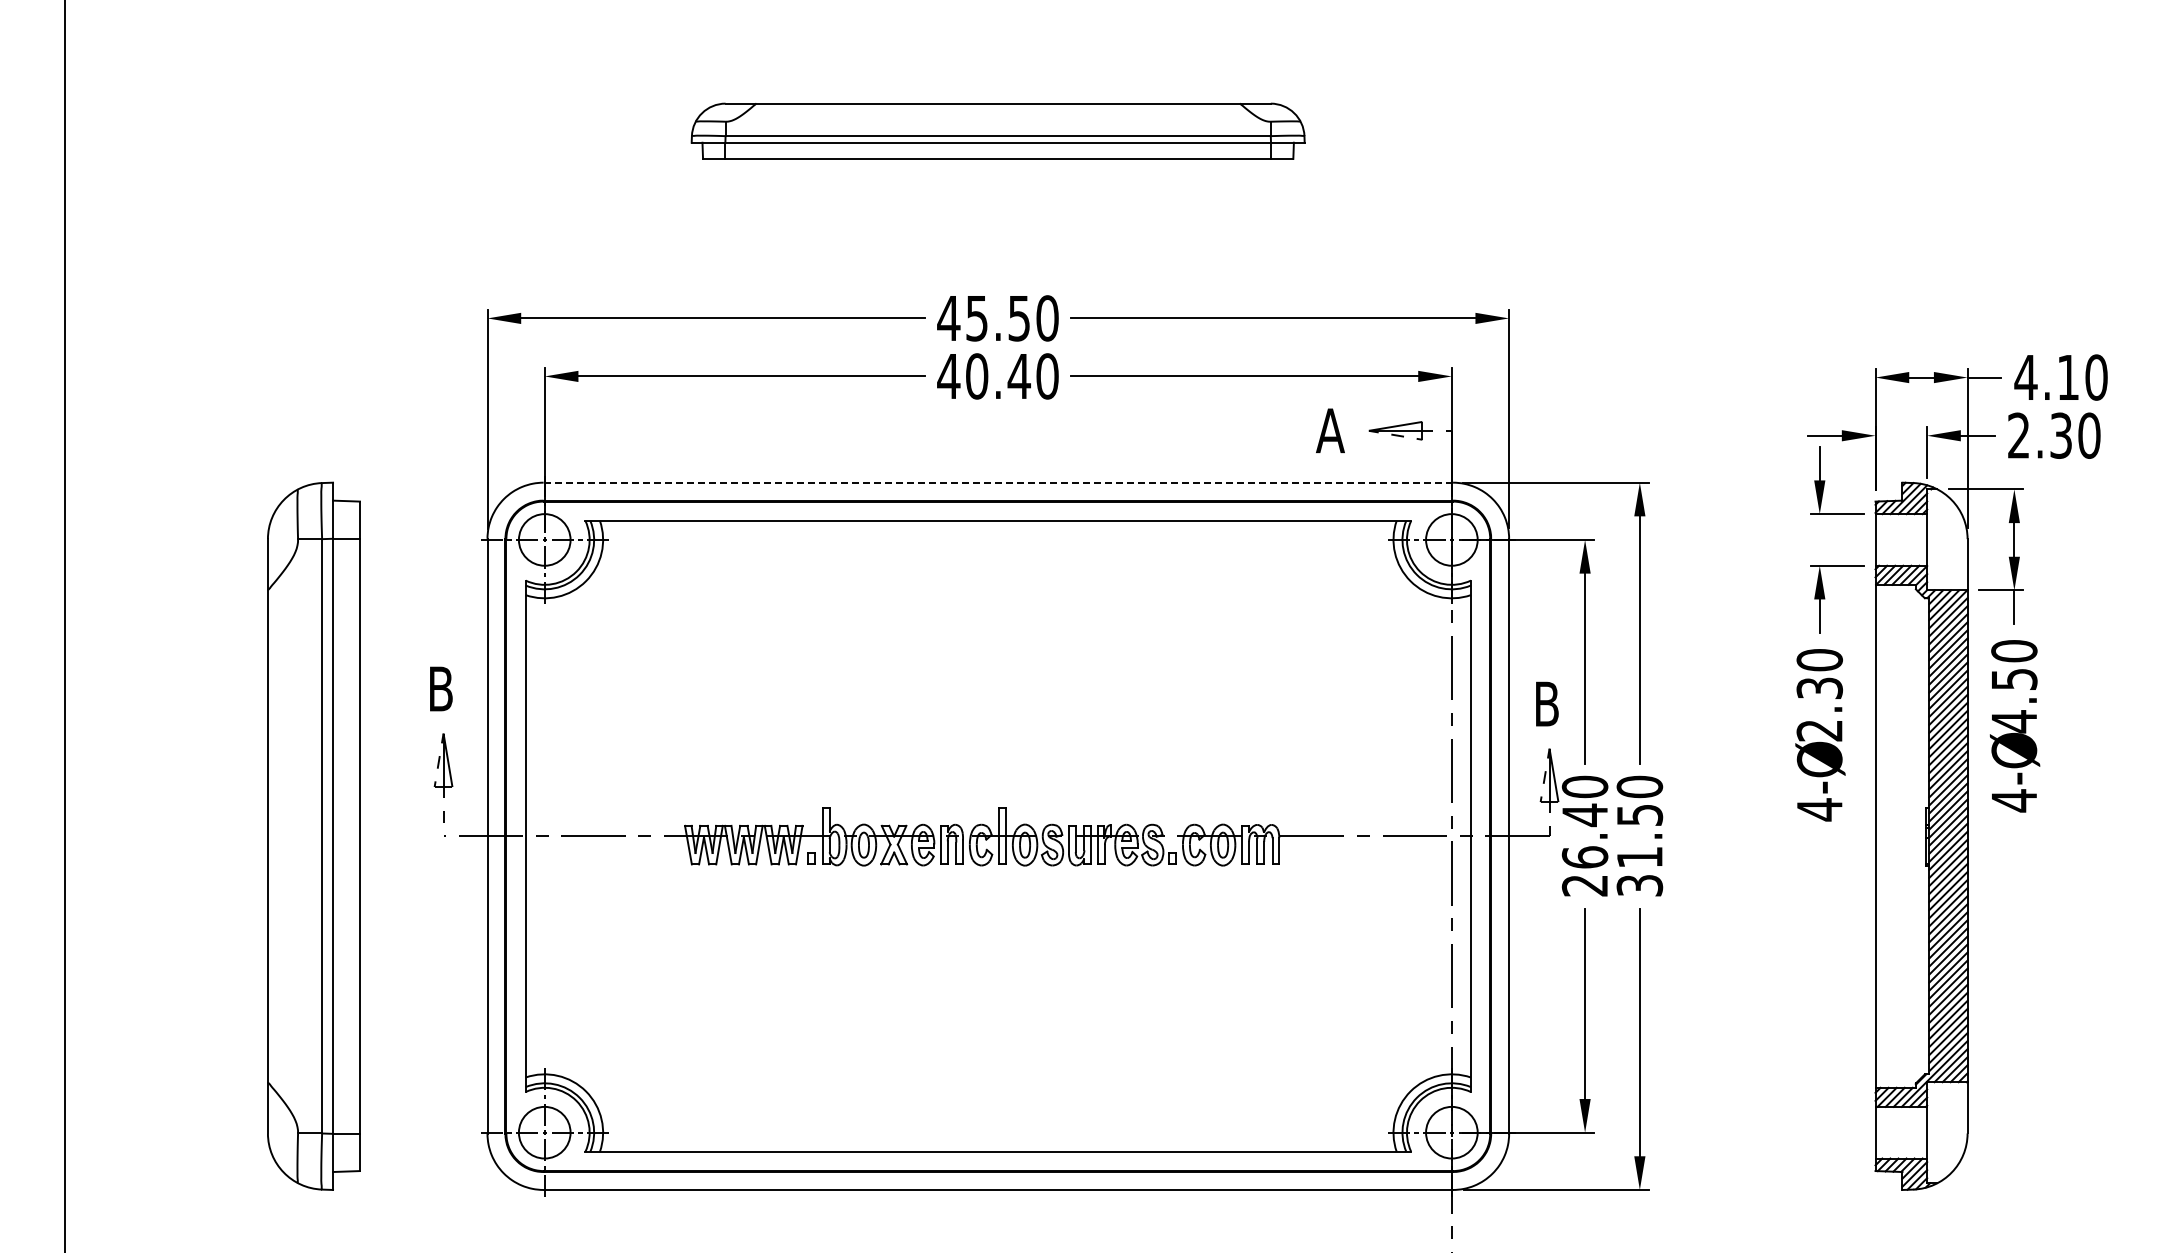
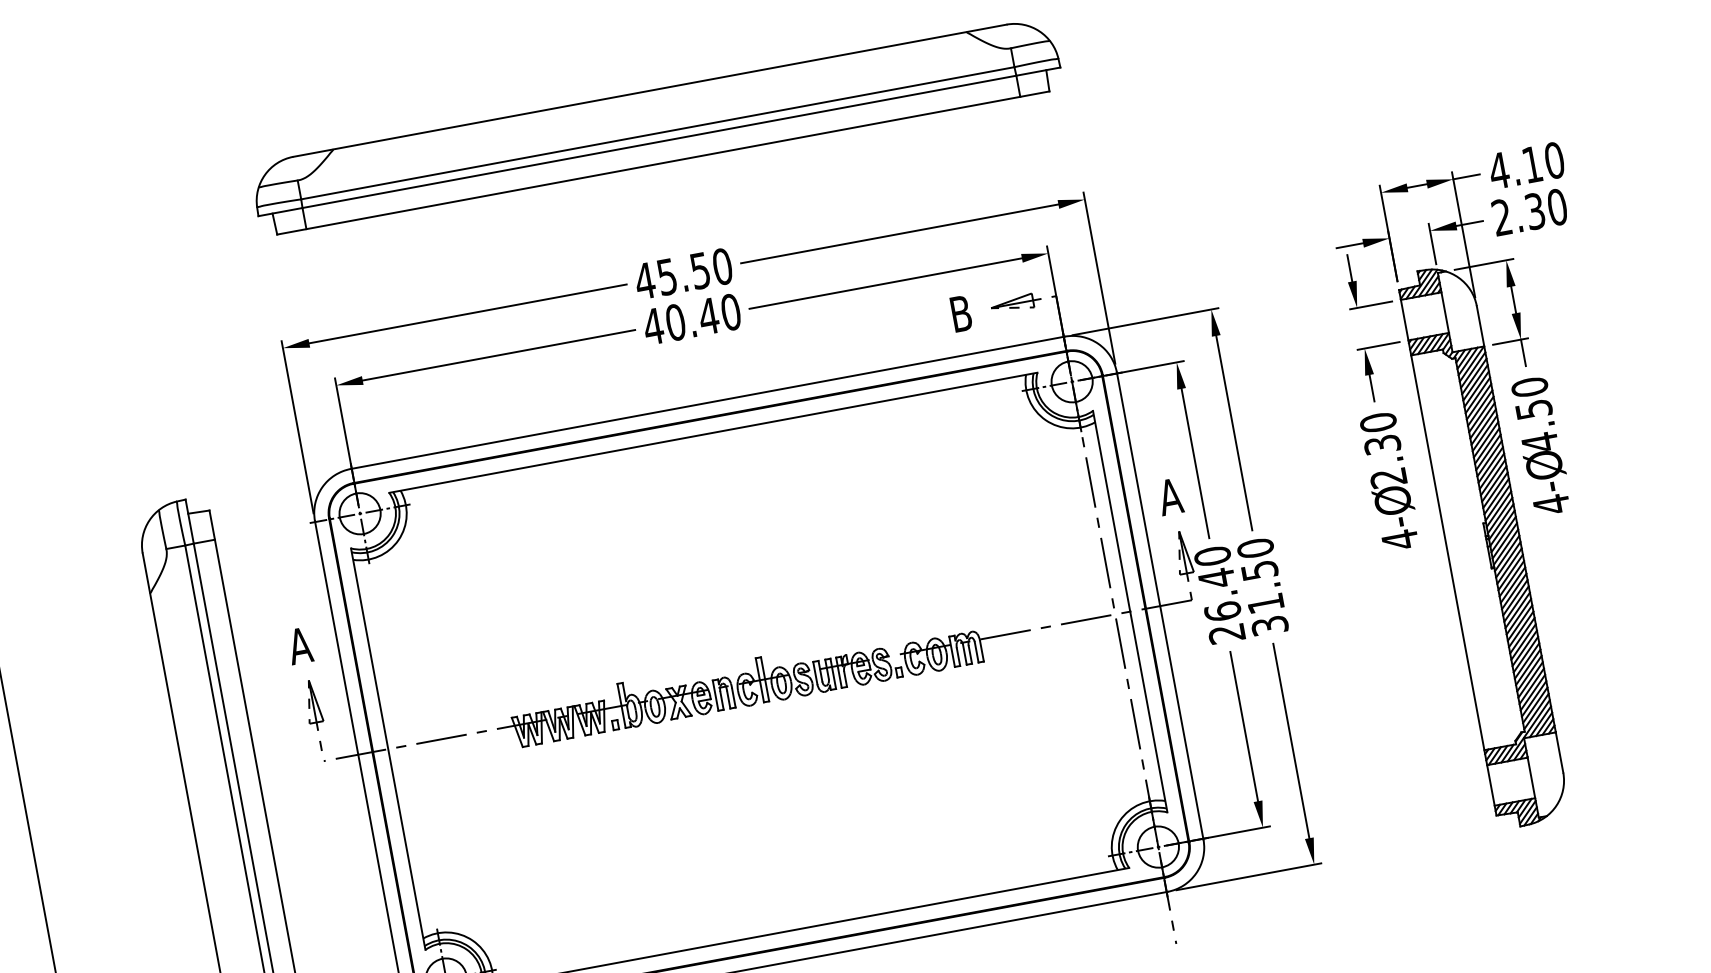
part: (997, 131) -> (656, 127), size x1.67
text: (1330, 430) -> (960, 313), A -> B
line: (998, 482) -> (707, 402), dashed -> solid
text: (440, 688) -> (299, 645), B -> A
text: (1546, 703) -> (1170, 496), B -> A

